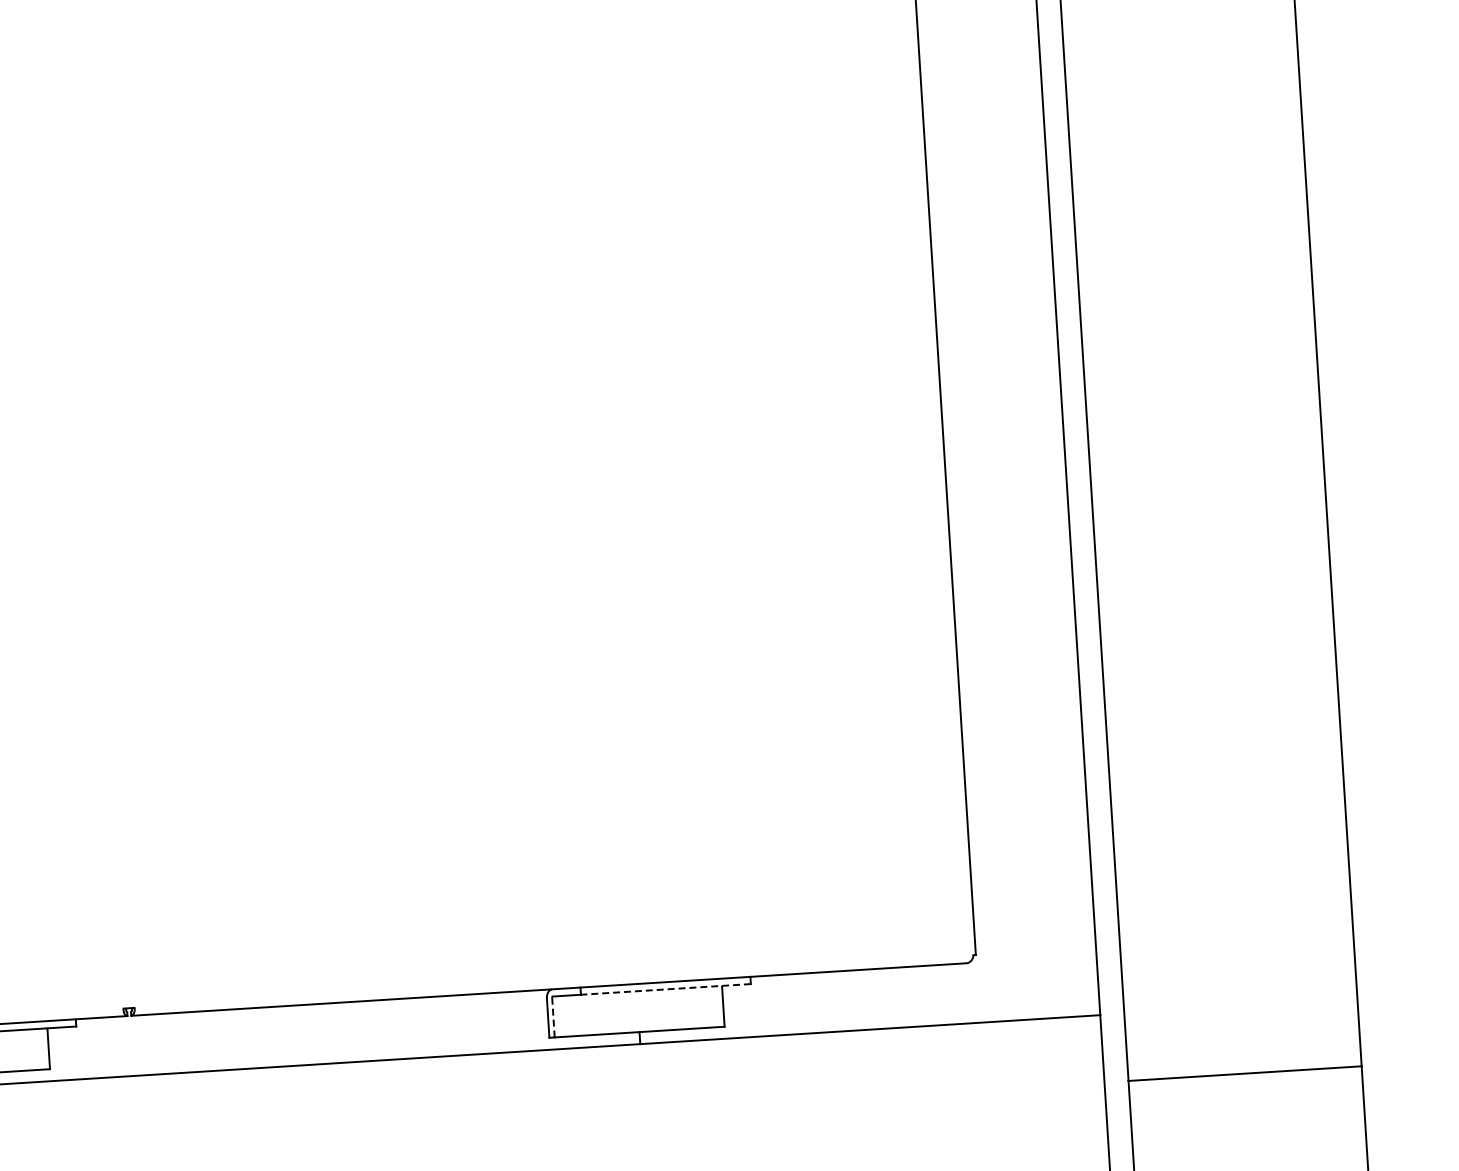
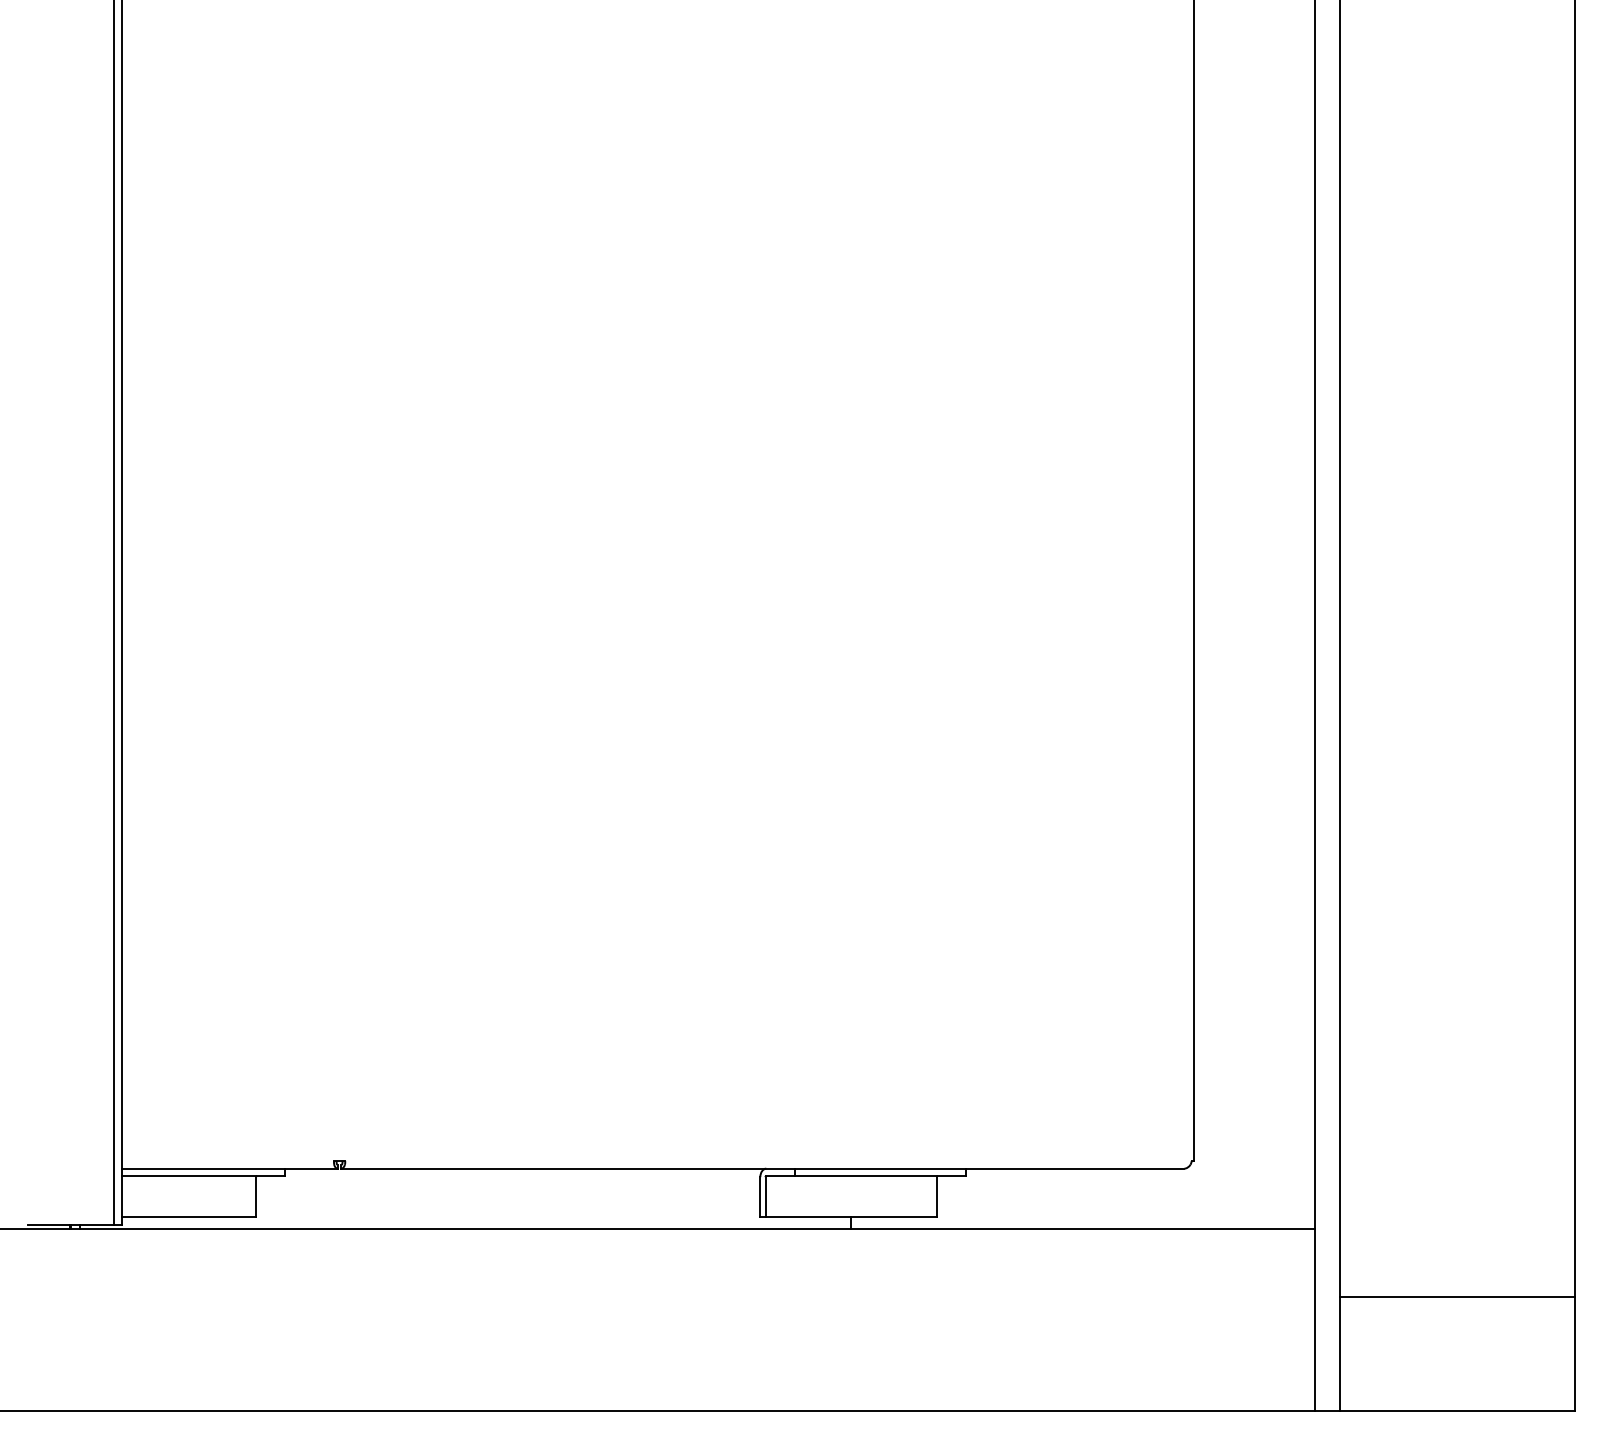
line: (665, 988) -> (880, 1175), dashed -> solid
line: (553, 1016) -> (765, 1196), dashed -> solid

